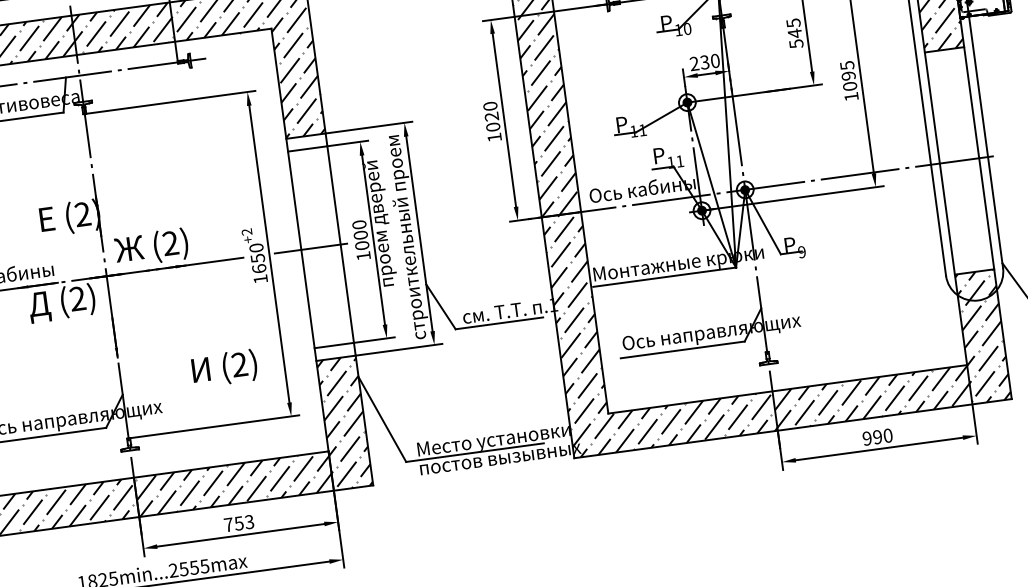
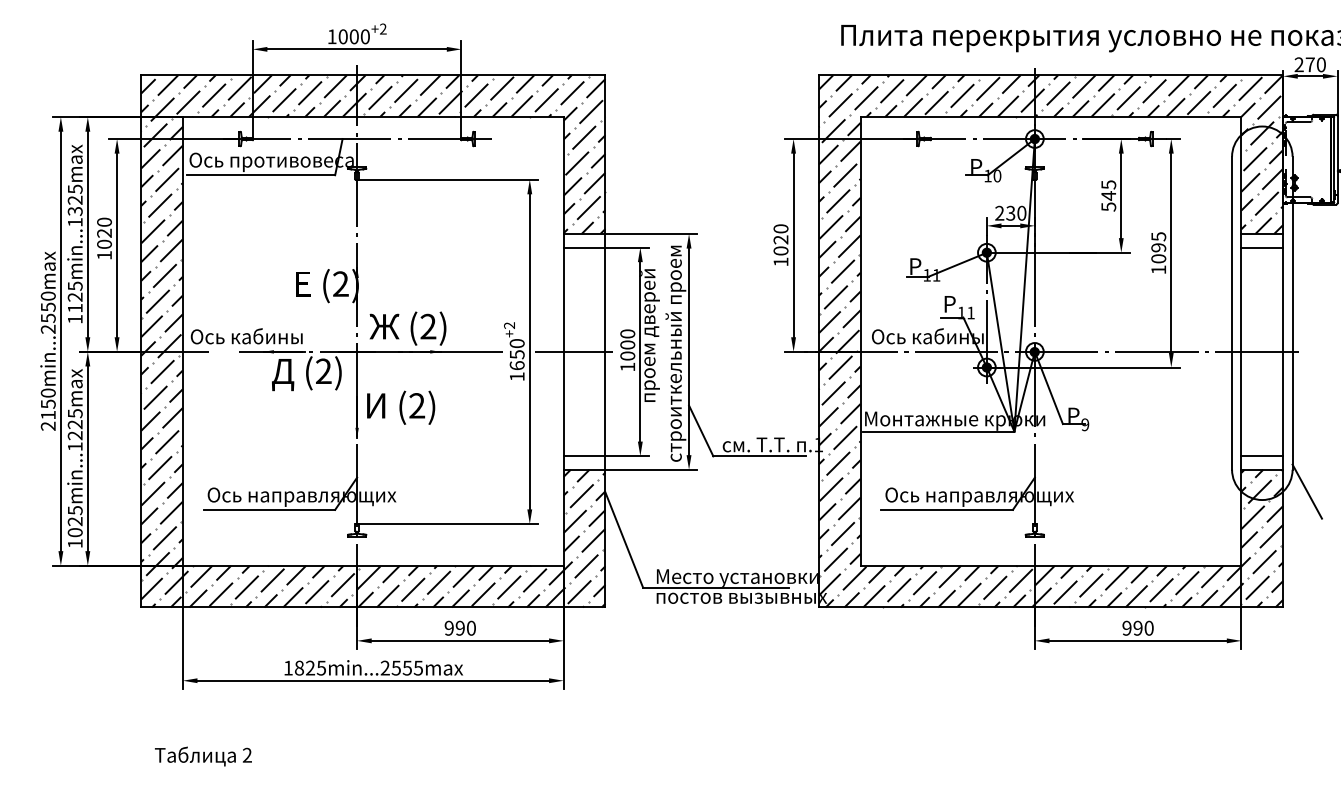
line: (946, 62) -> (1262, 247), added
line: (973, 259) -> (1262, 456), added
text: (225, 368) -> (401, 407), moved
text: (238, 522) -> (459, 627), 753 -> 990

